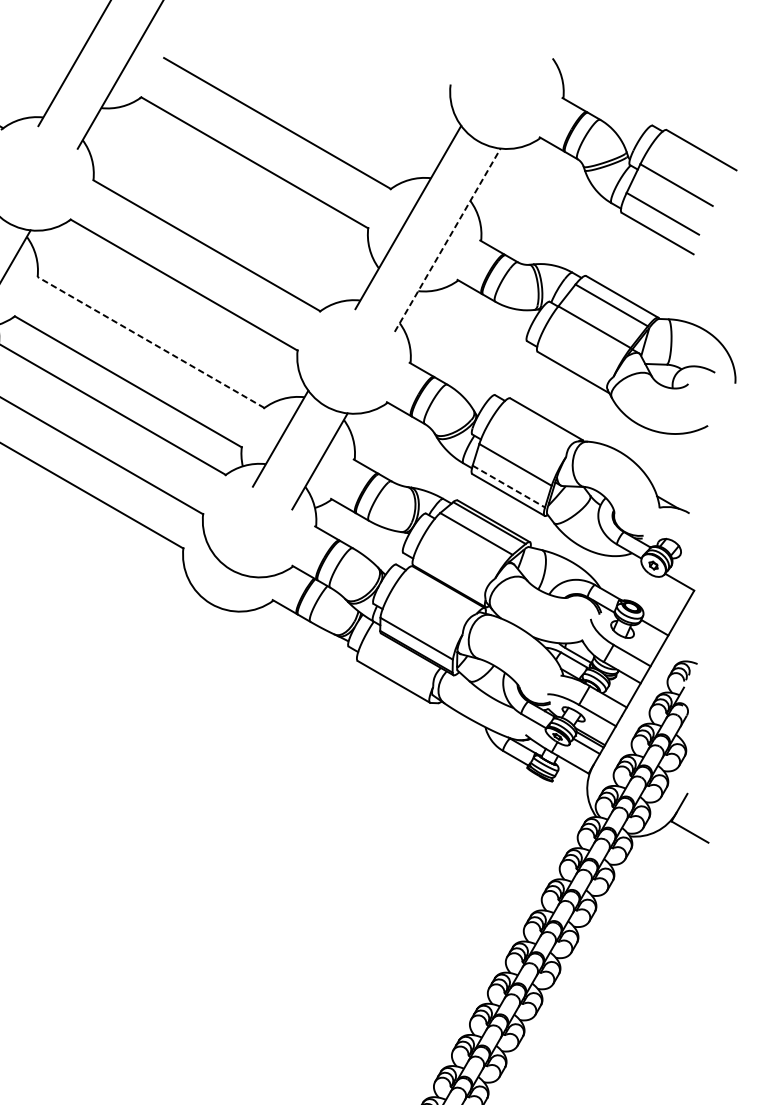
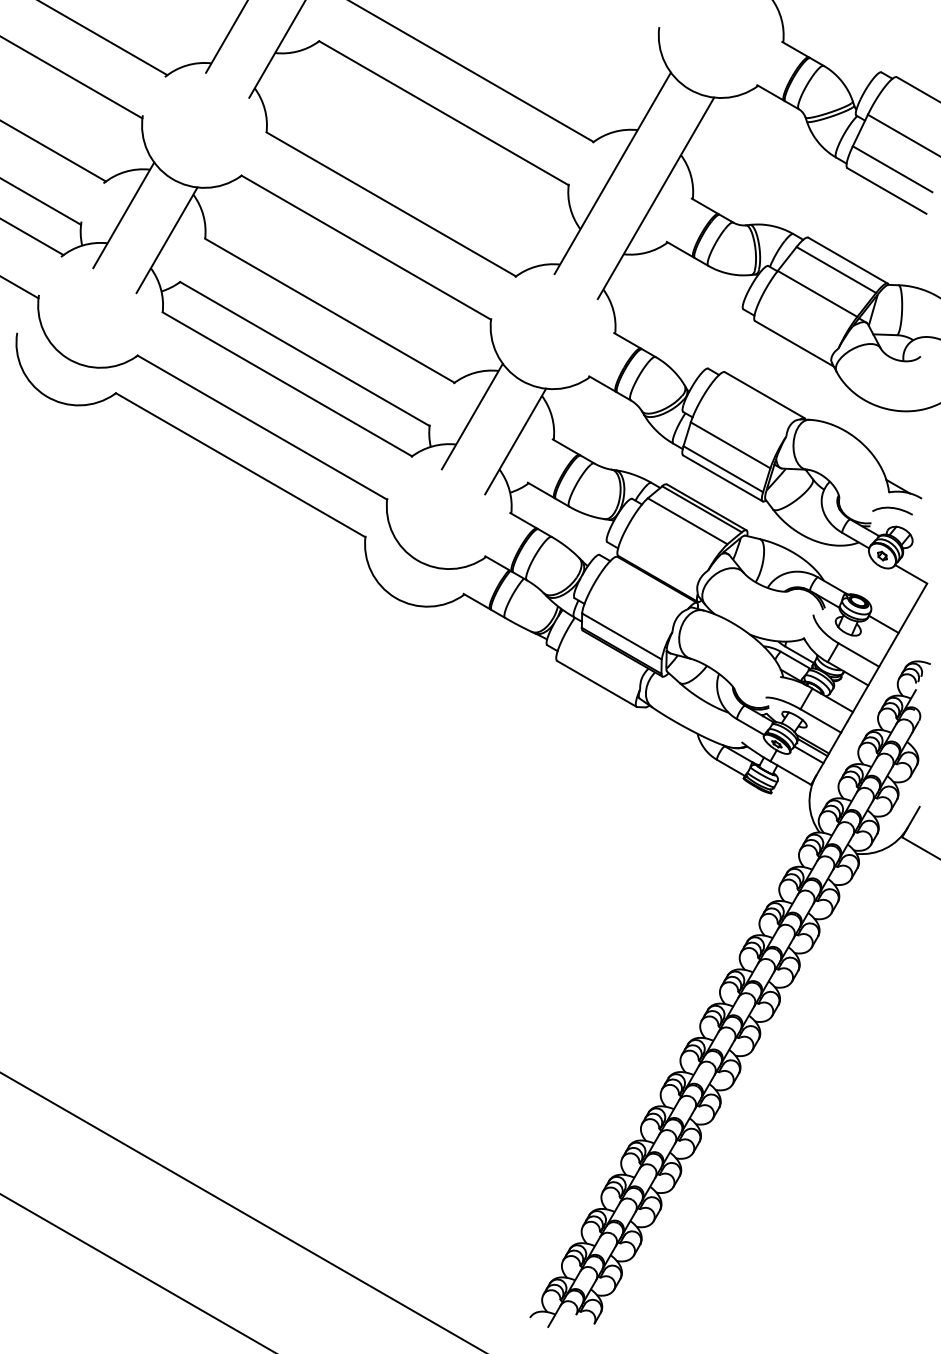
line: (448, 239) -> (656, 197), dashed -> solid
line: (150, 342) -> (329, 310), dashed -> solid
line: (509, 486) -> (723, 469), dashed -> solid
curve: (662, 522) -> (892, 508), added

